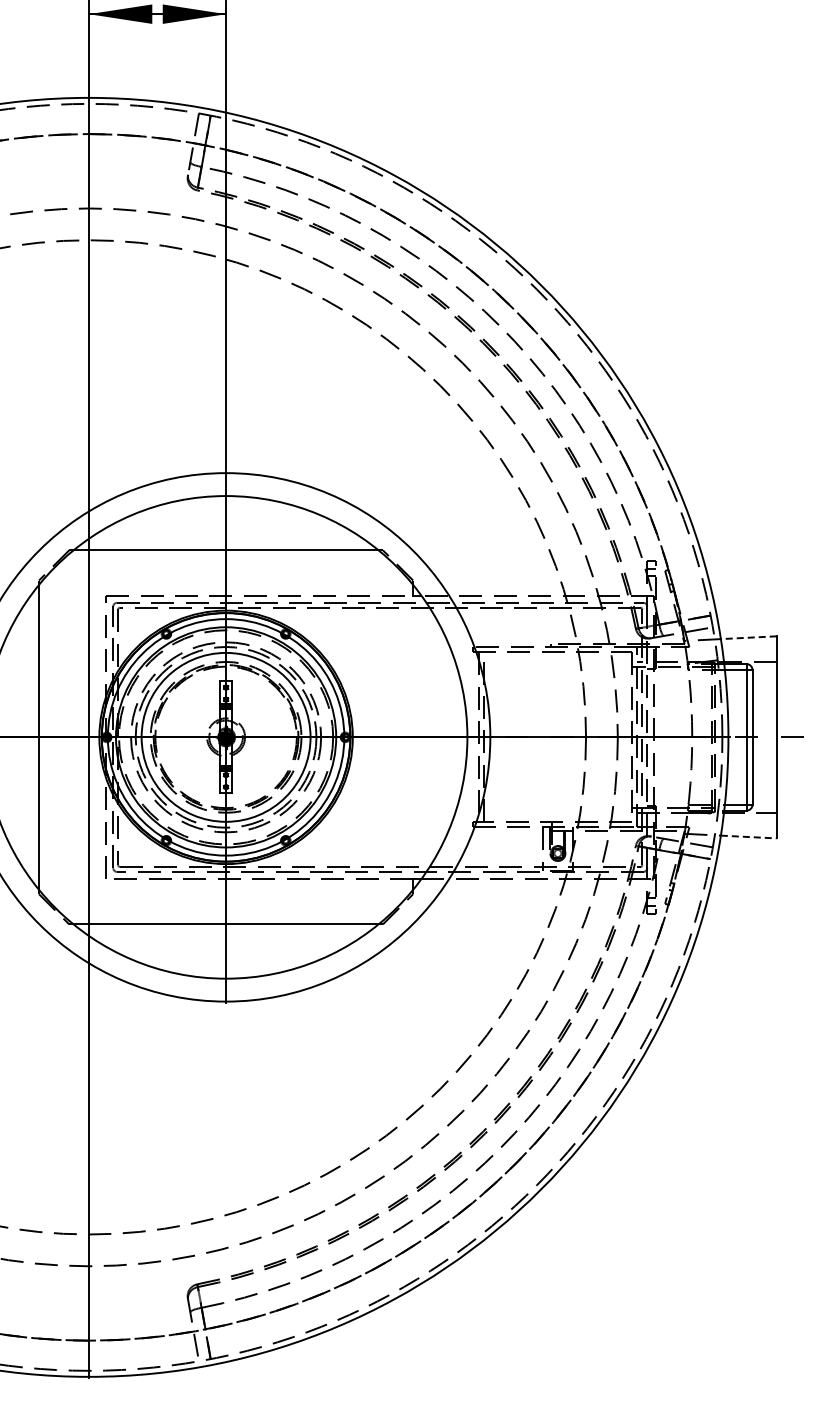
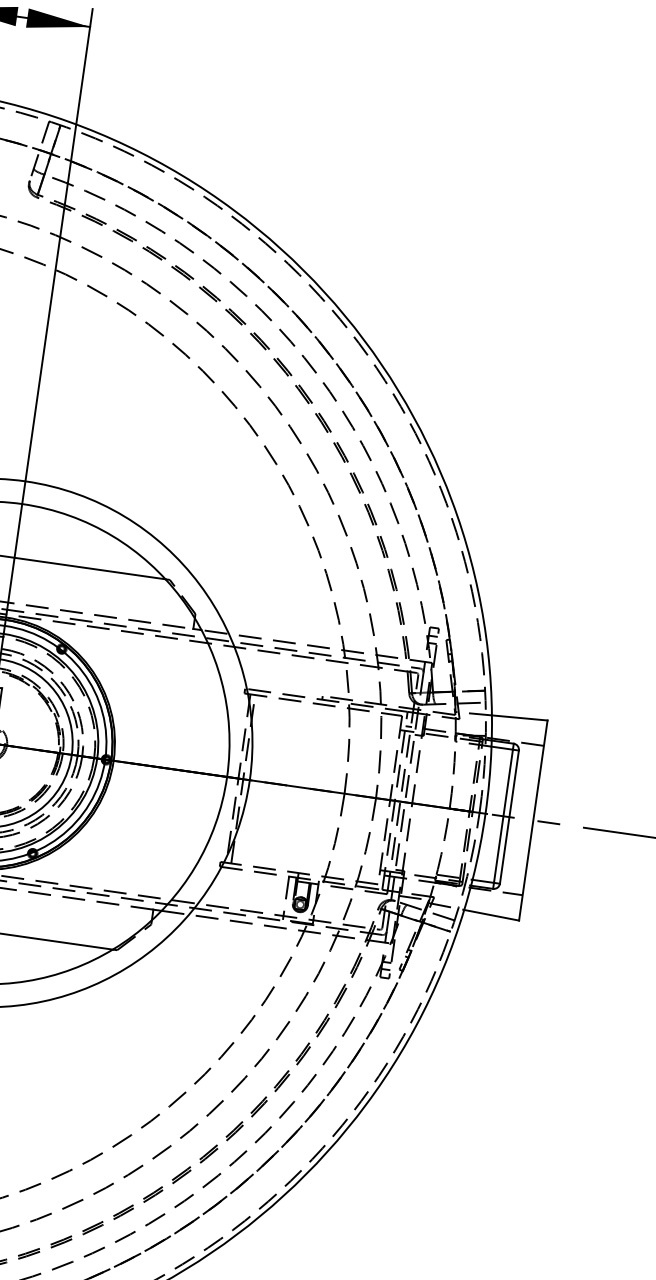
line: (748, 637) -> (519, 717), dashed -> solid
line: (748, 837) -> (491, 915), dashed -> solid

